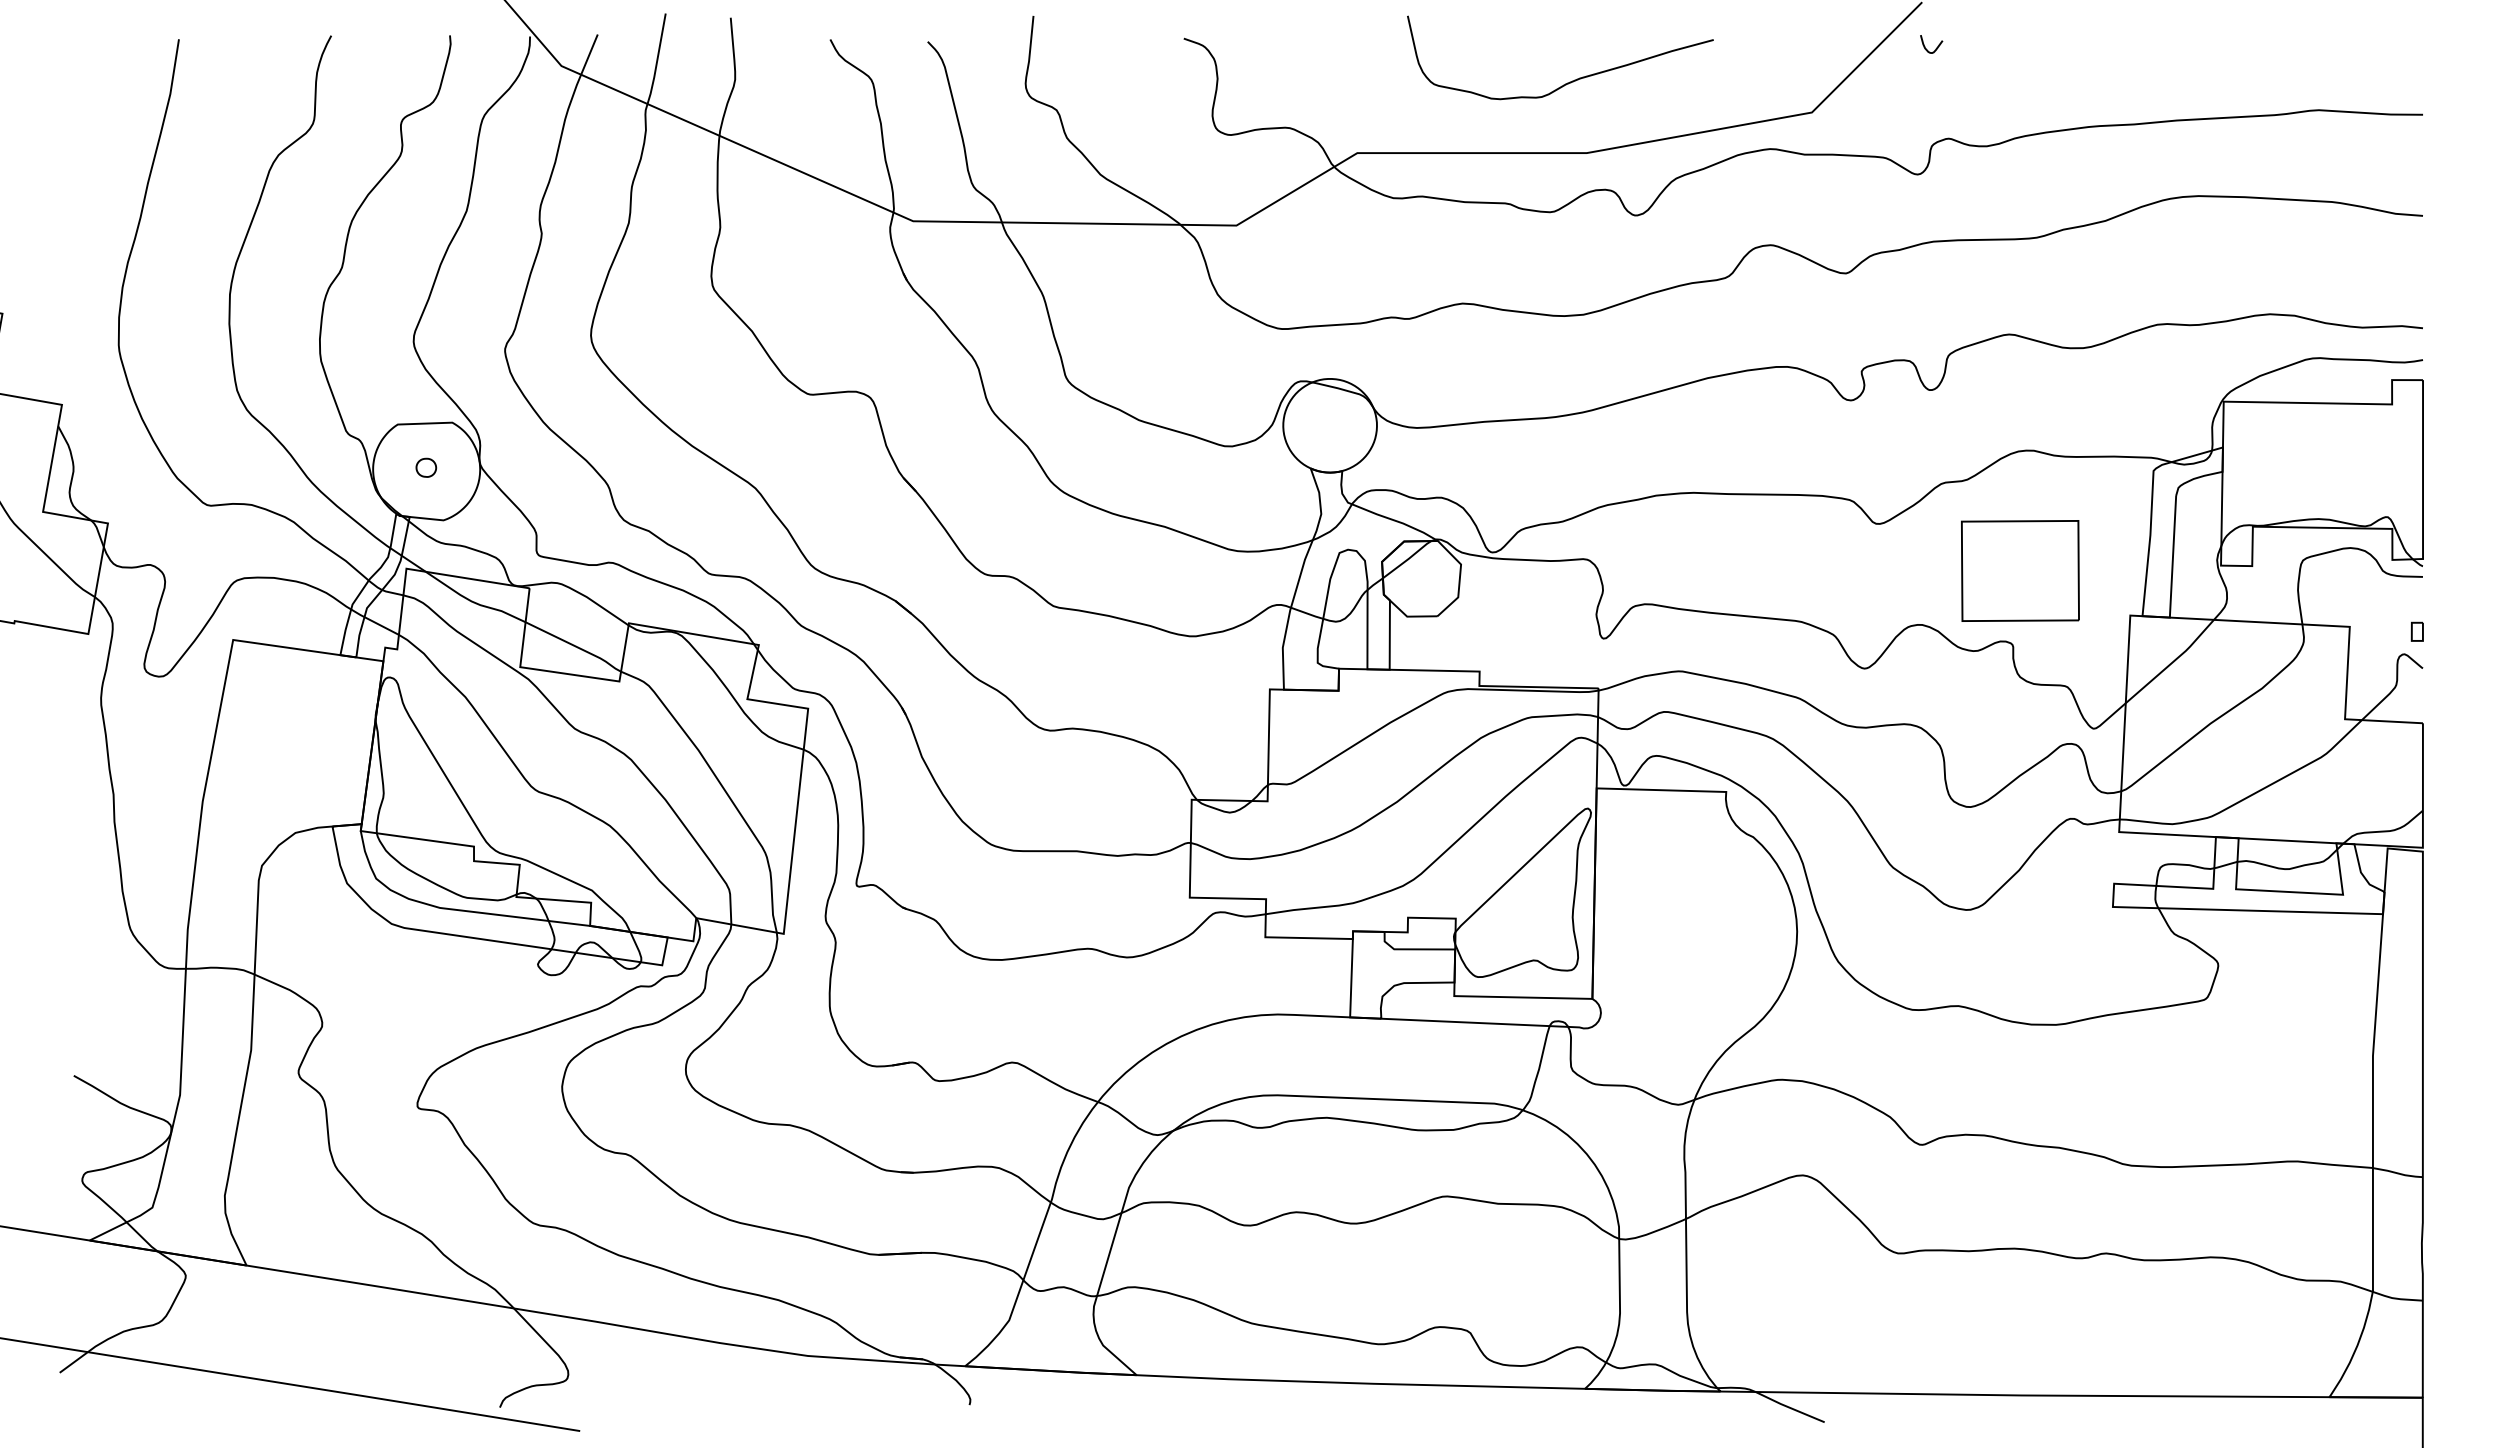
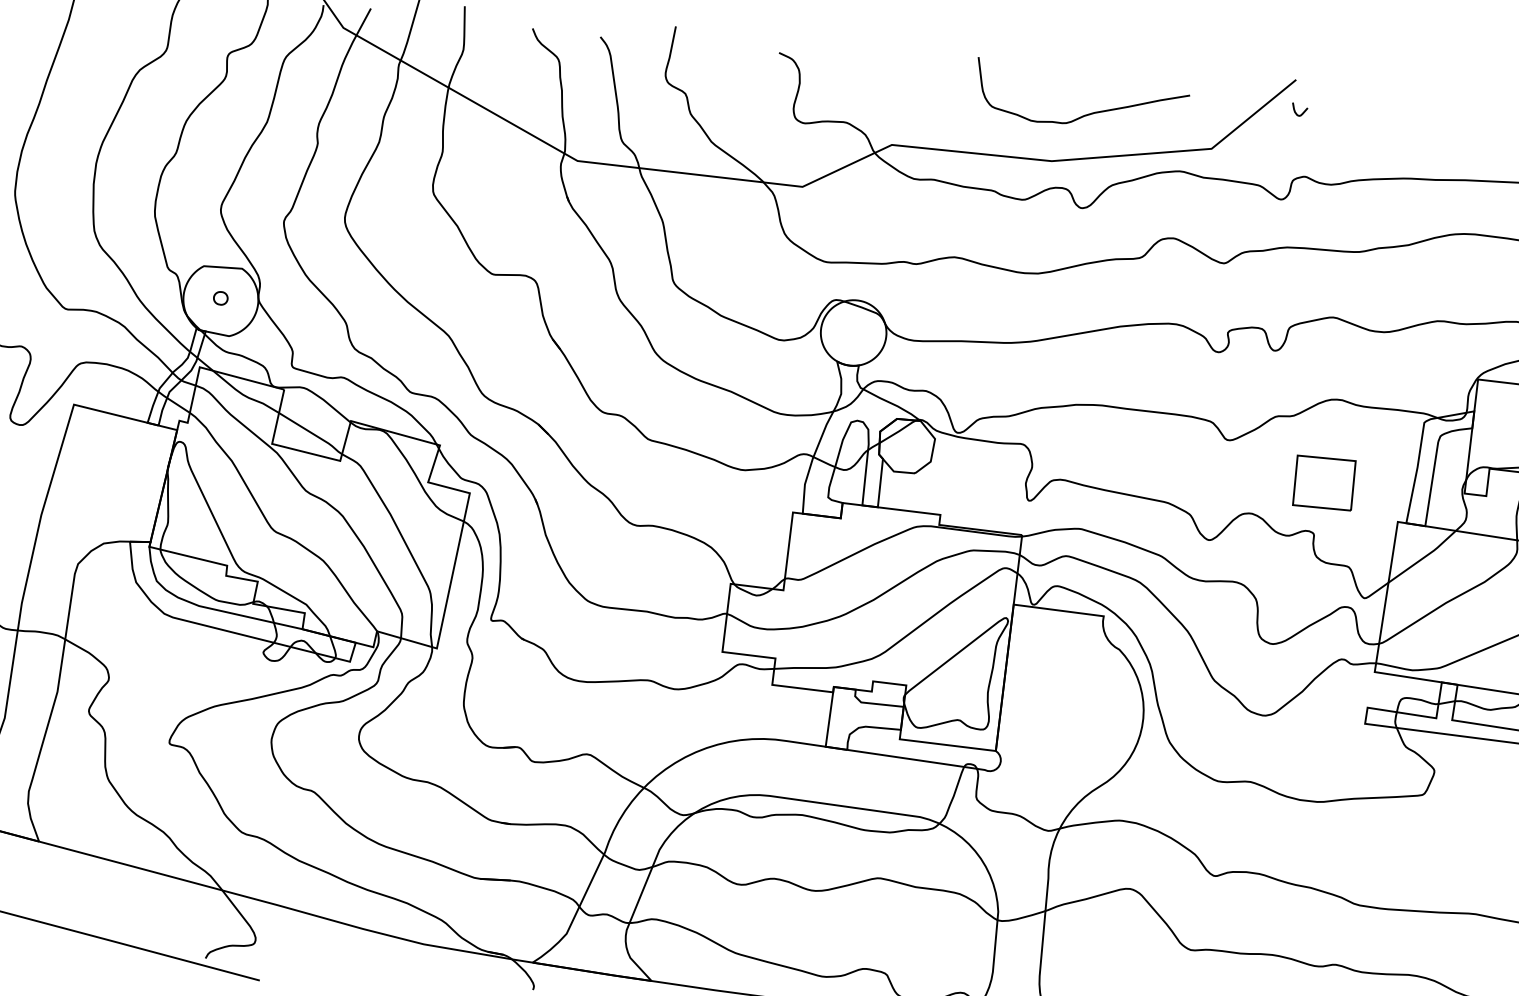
curve: (1569, 81) -> (1086, 114), moved
part: (2019, 570) -> (1323, 482), size x0.71

